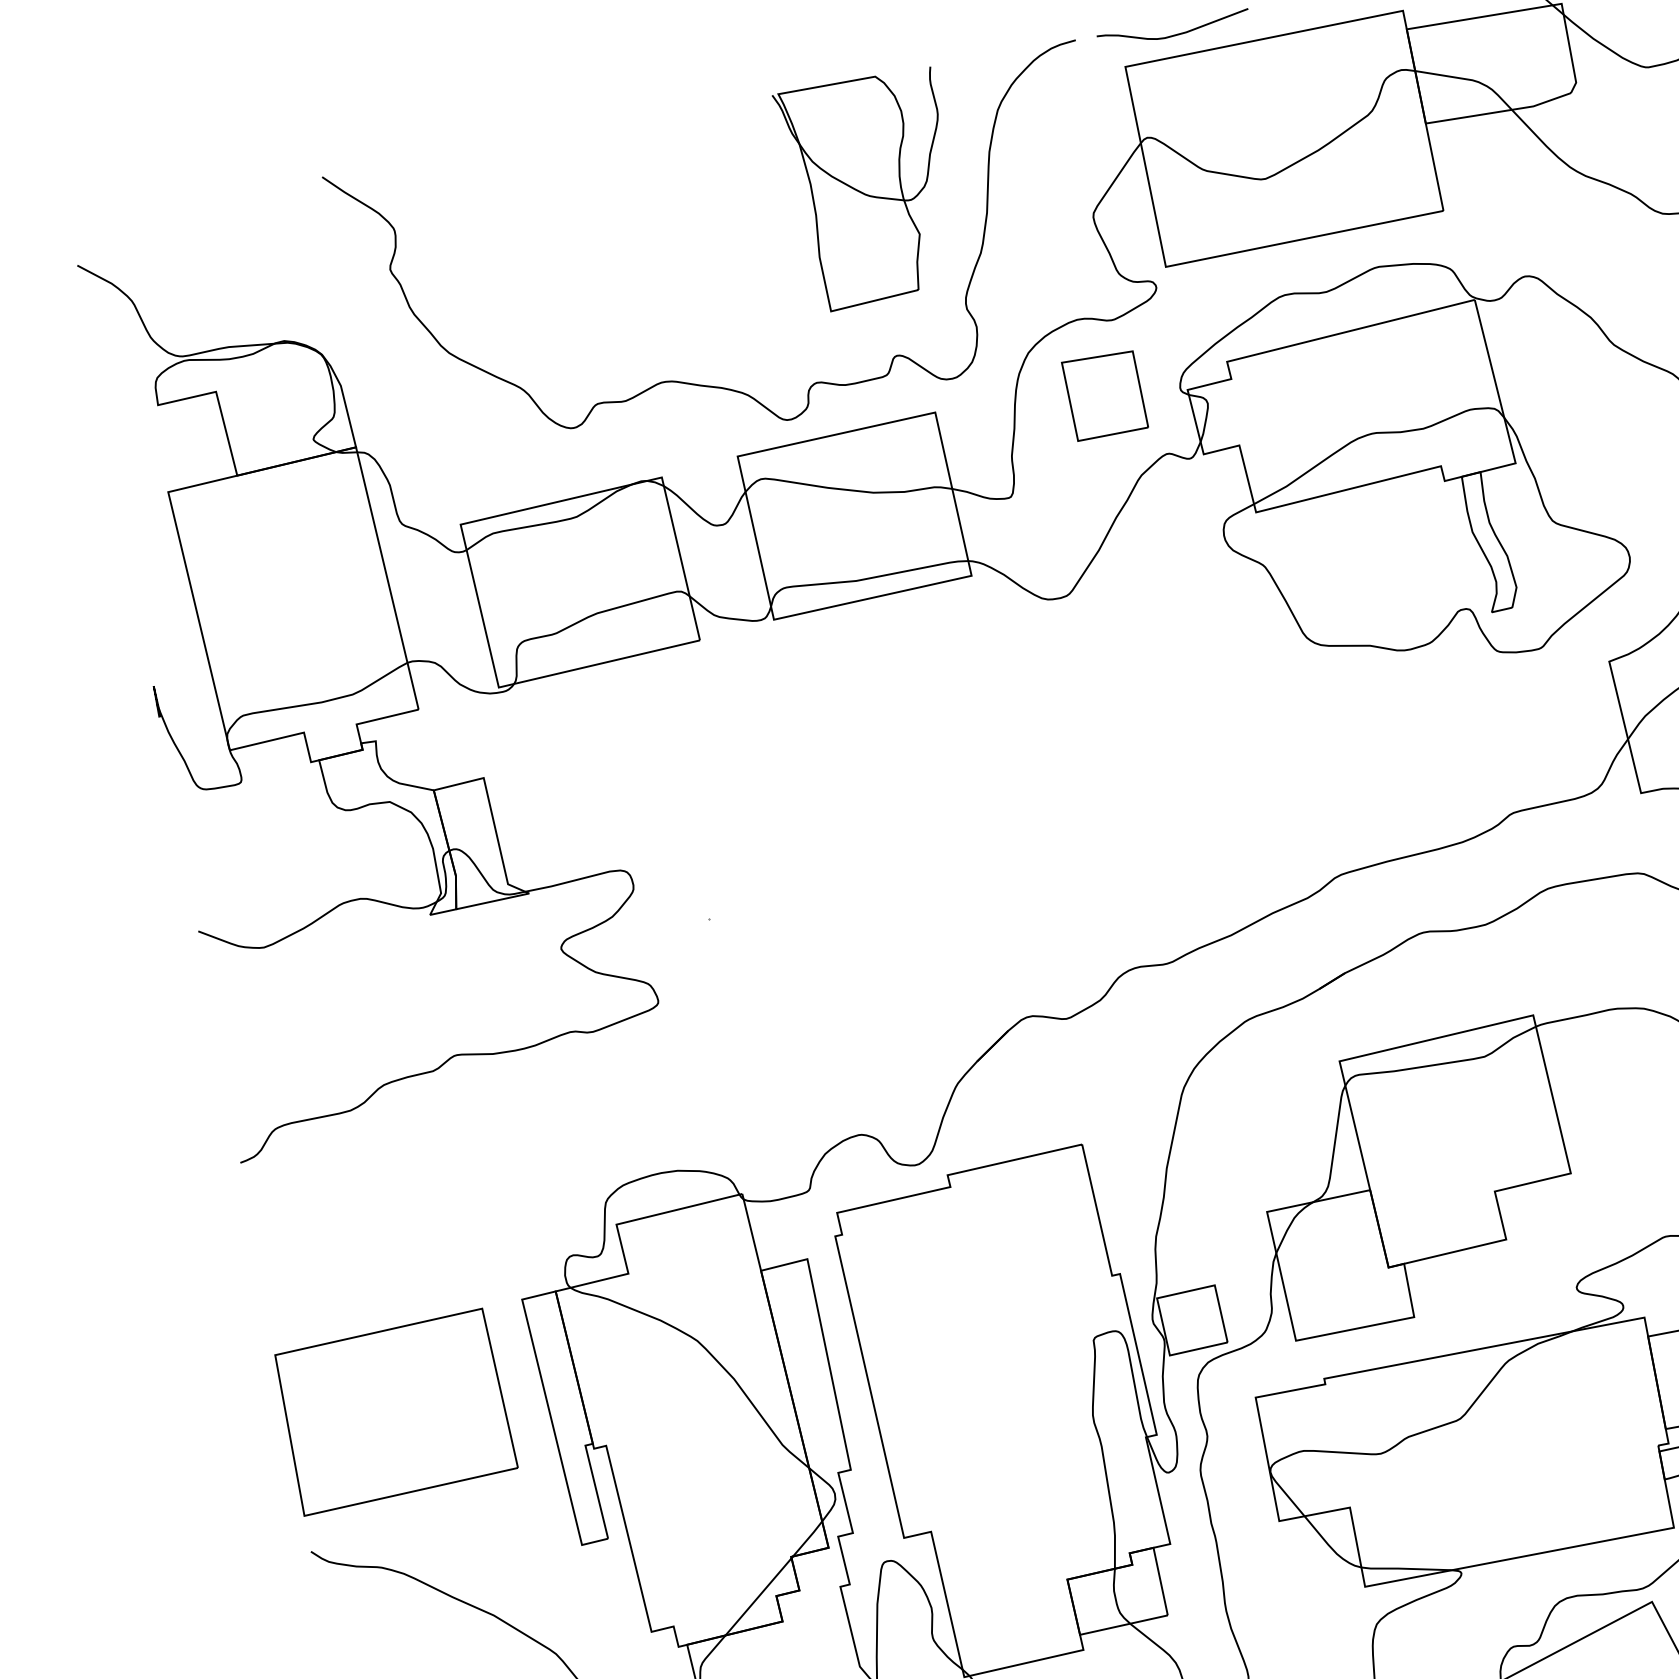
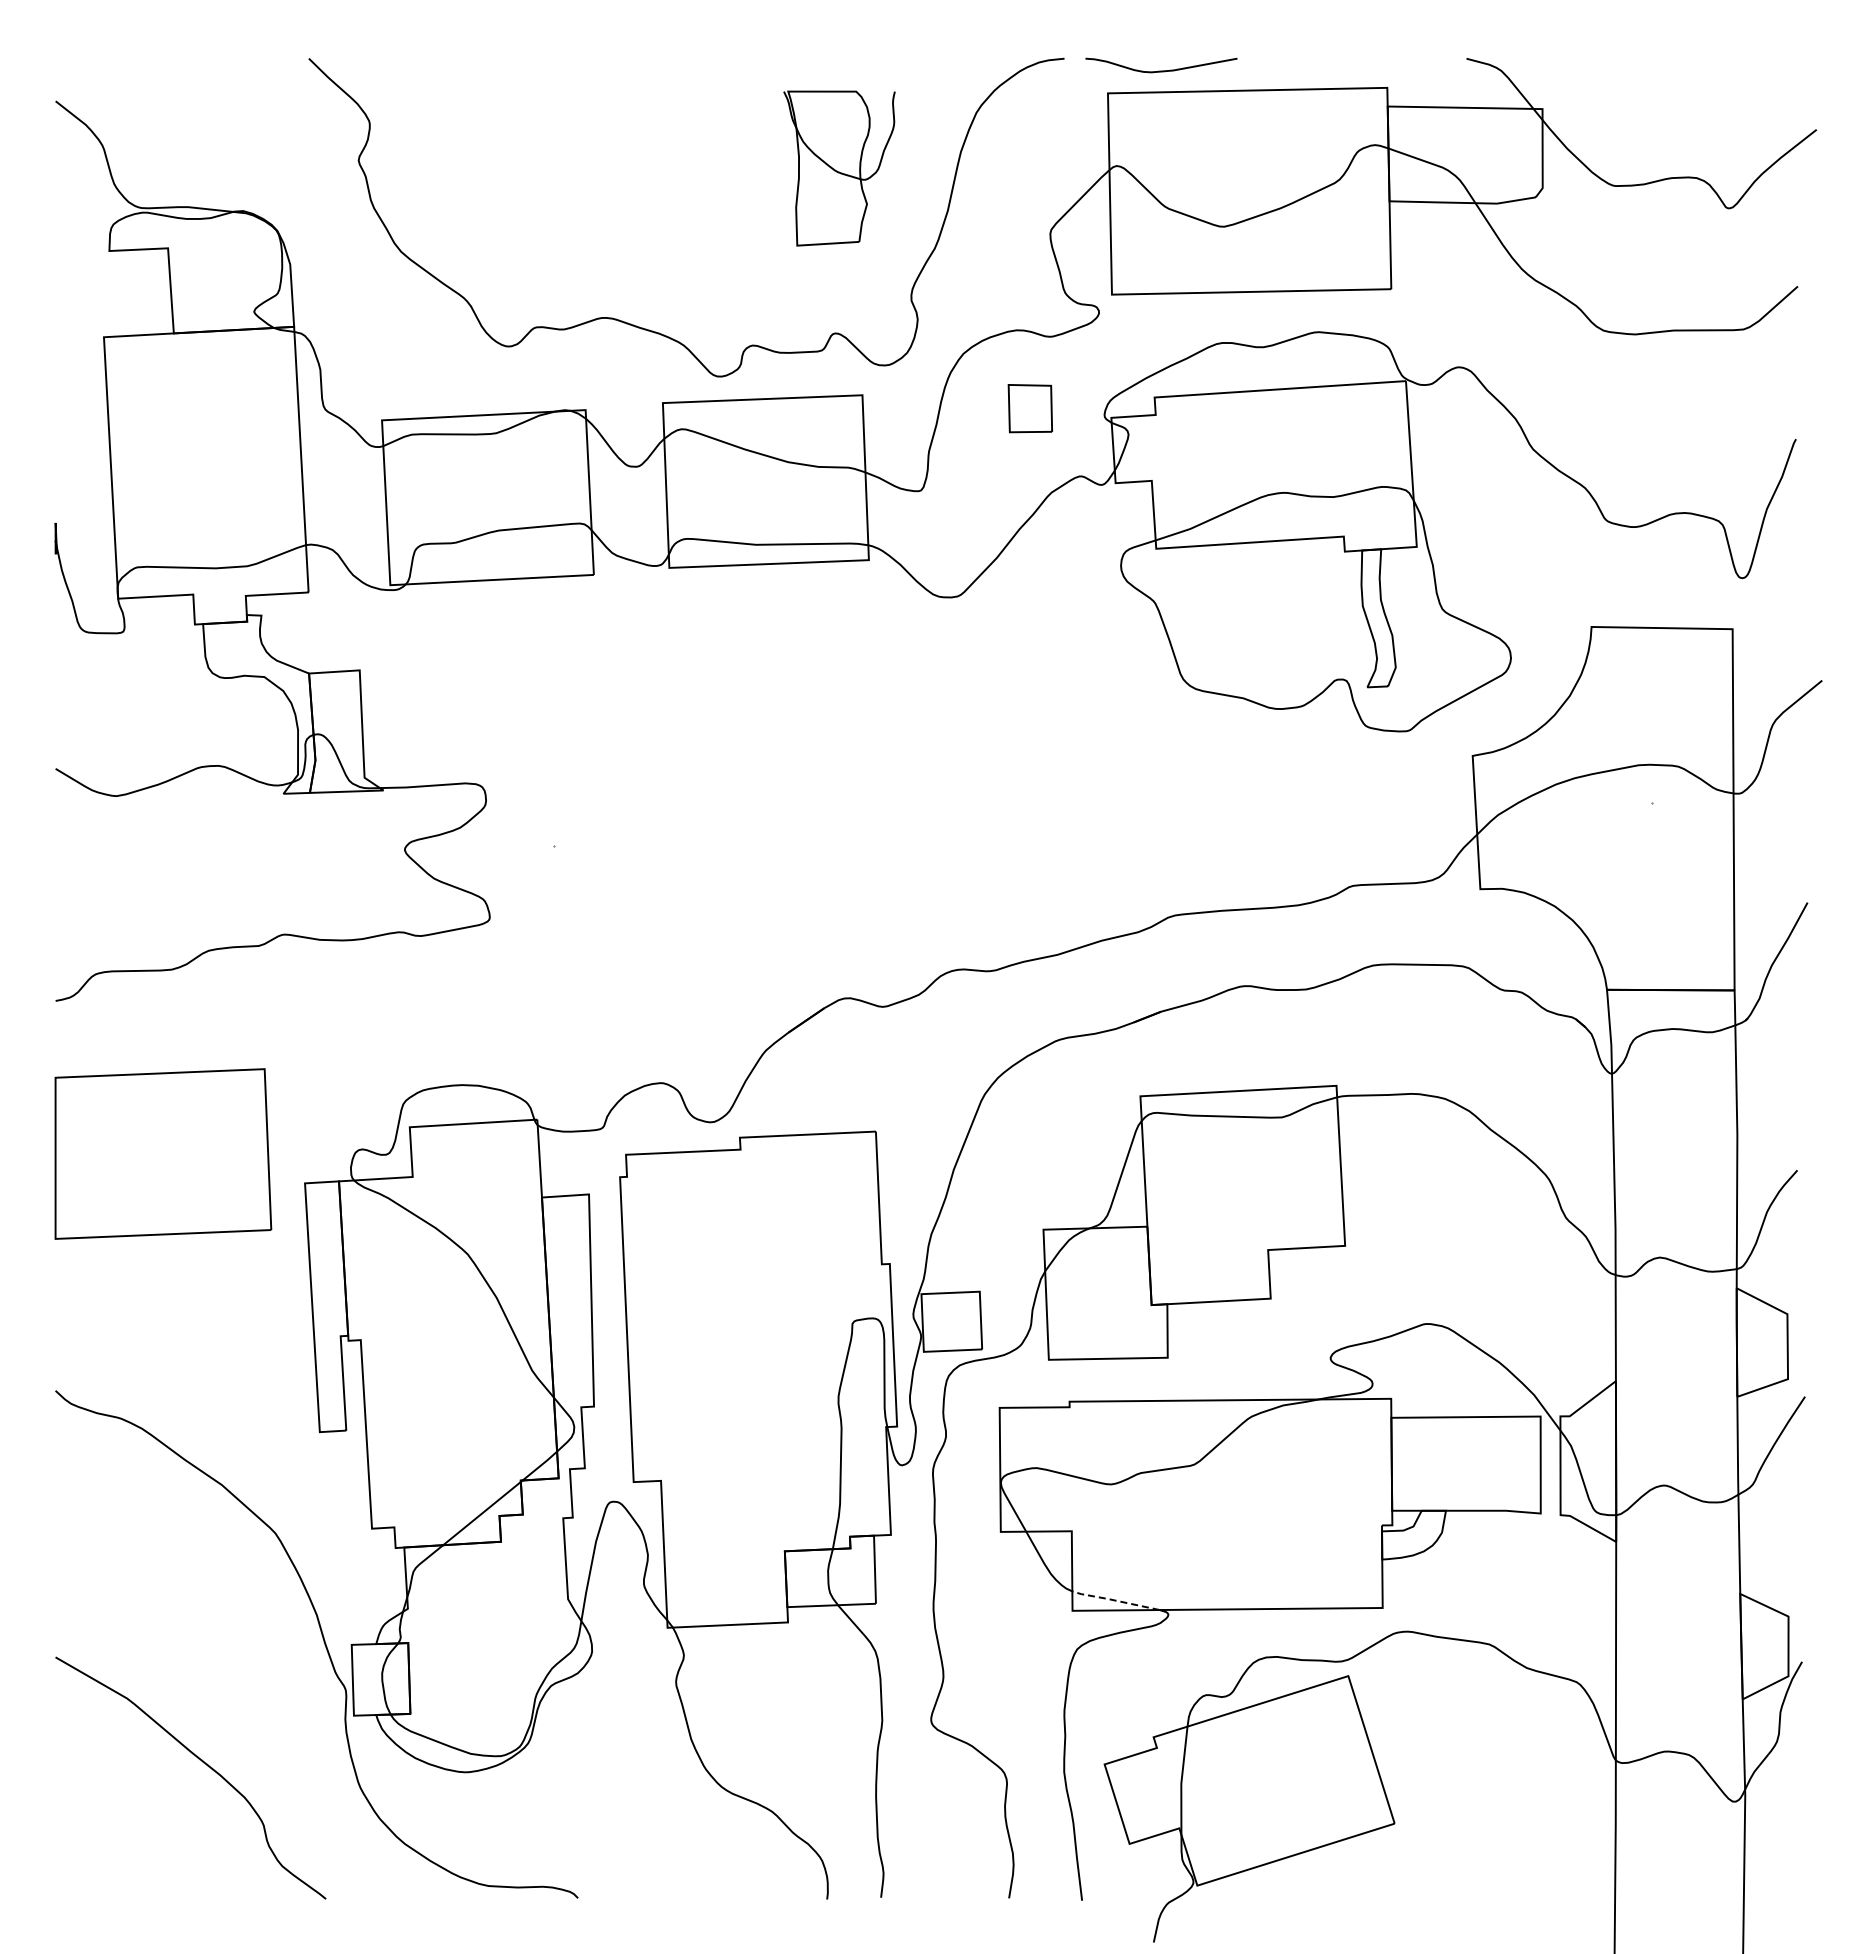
part: (871, 190) -> (839, 168), size x0.7
part: (1105, 395) -> (1030, 408), size x0.6
part: (396, 1411) -> (163, 1153), moved
line: (1404, 1569) -> (1113, 1600), solid -> dashed

